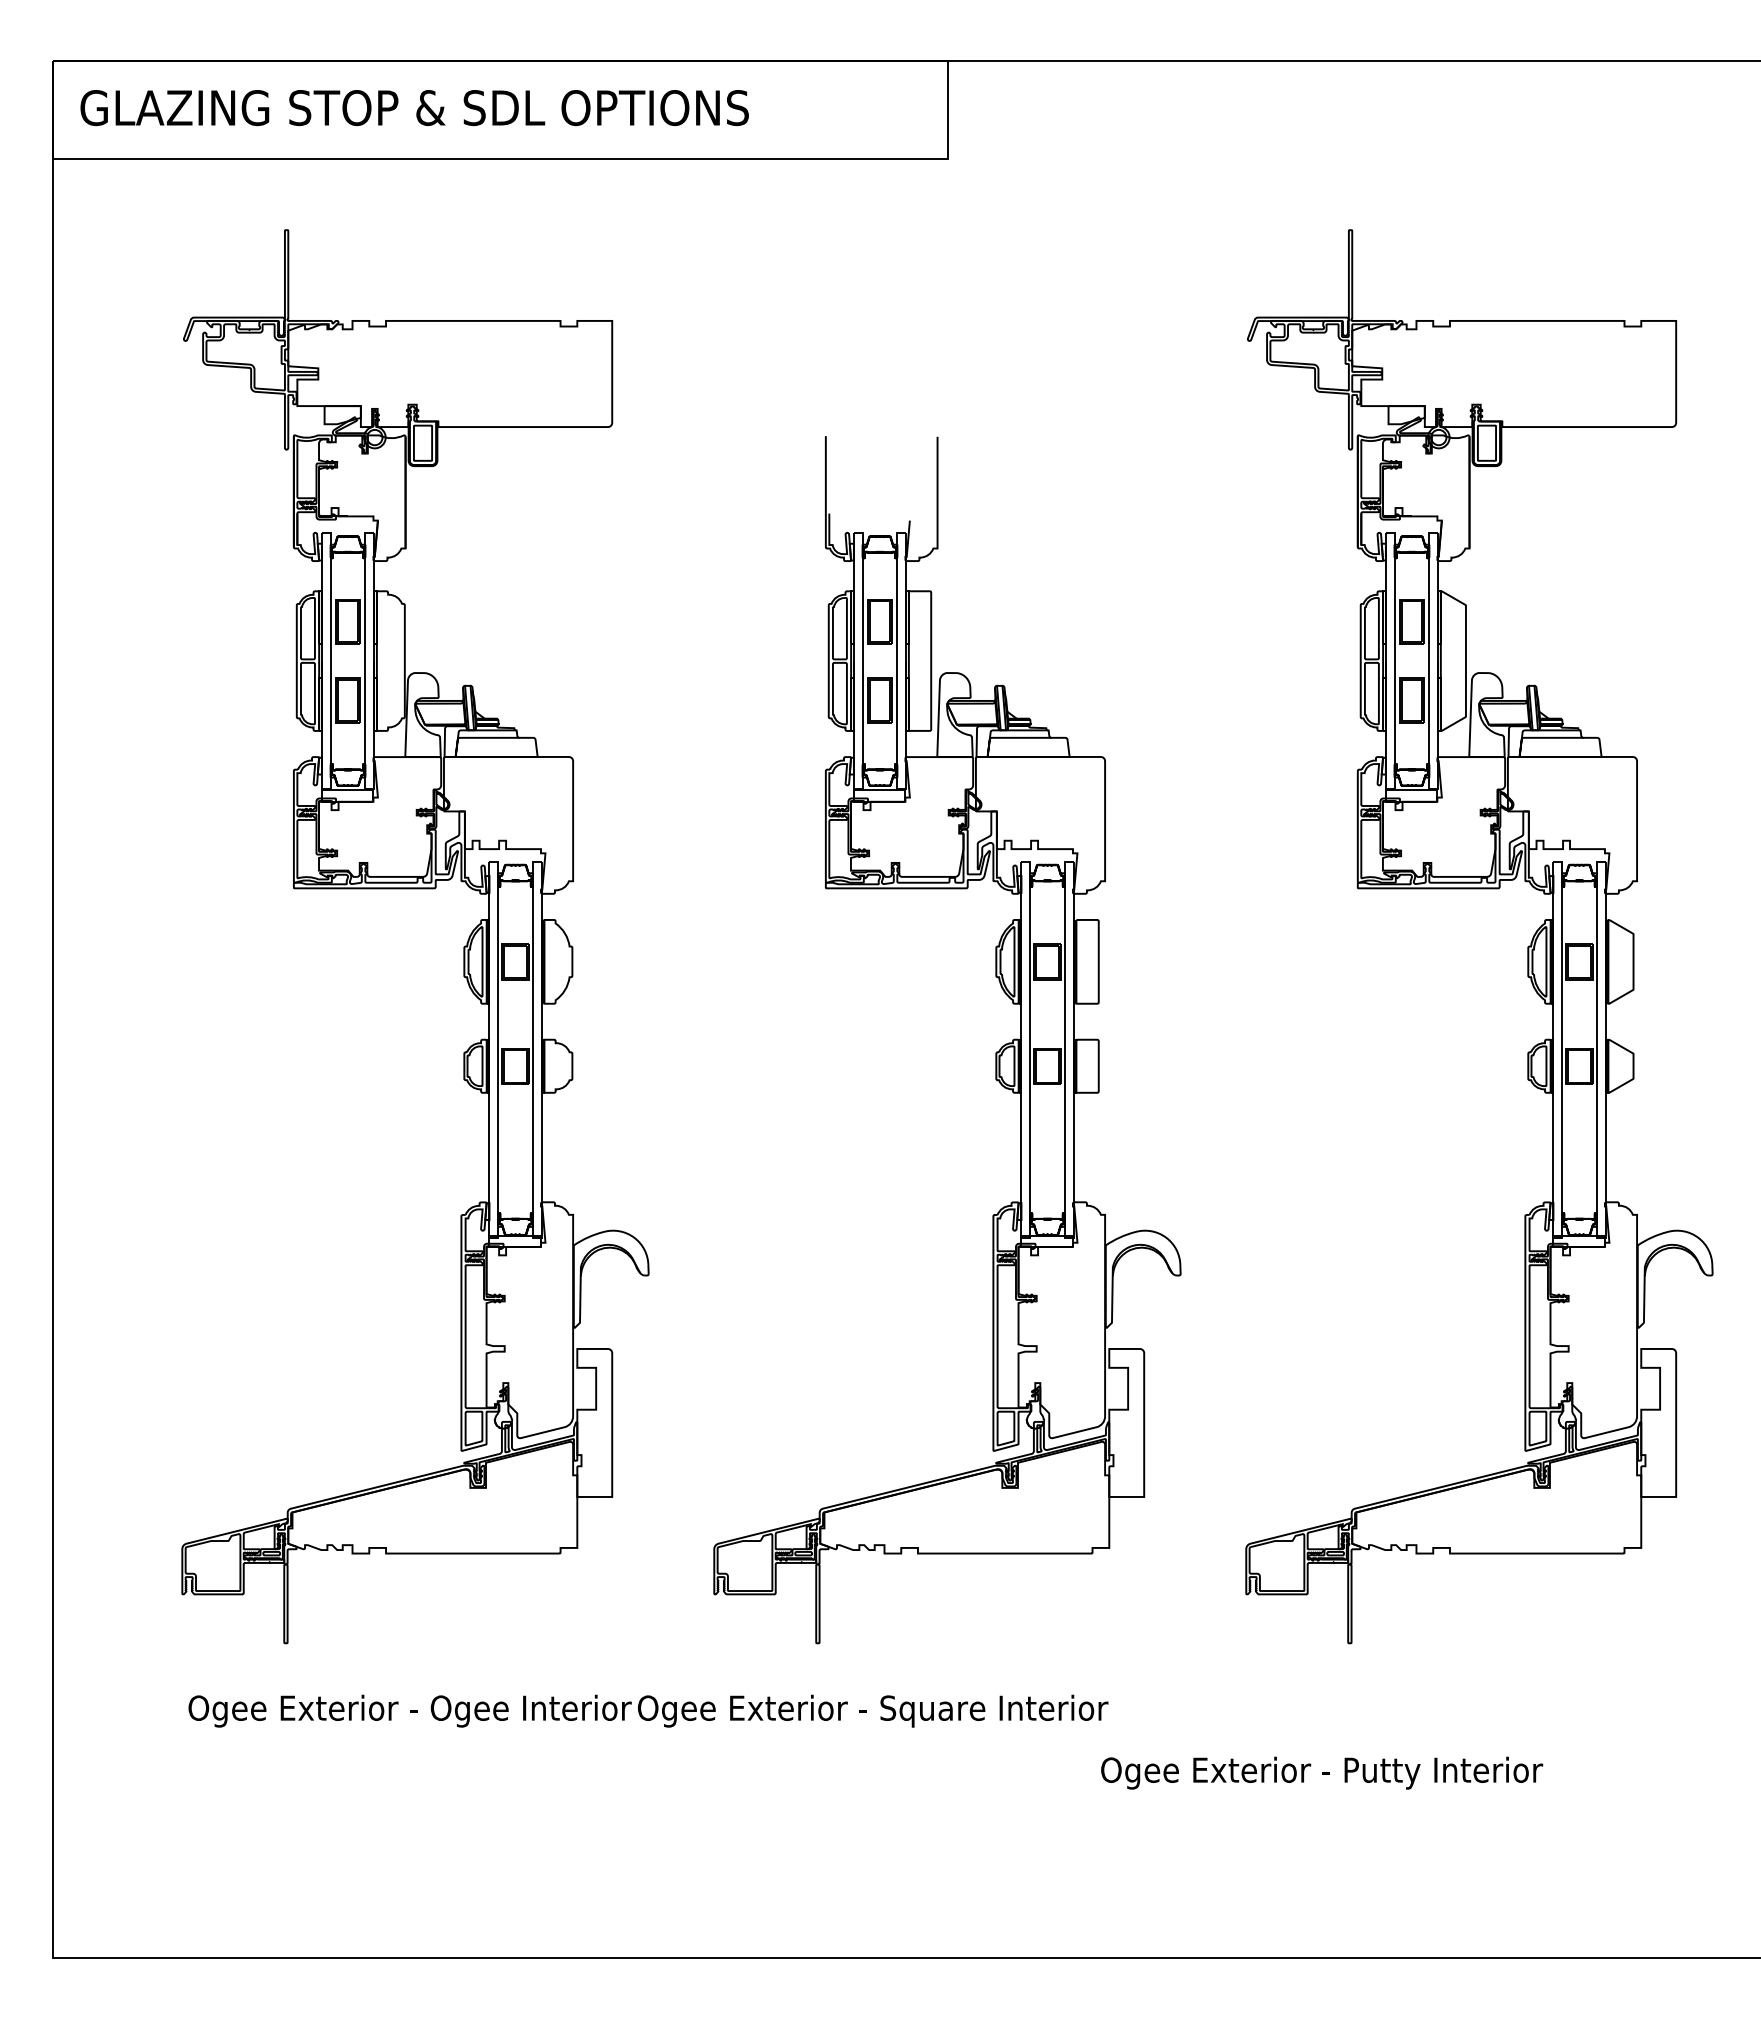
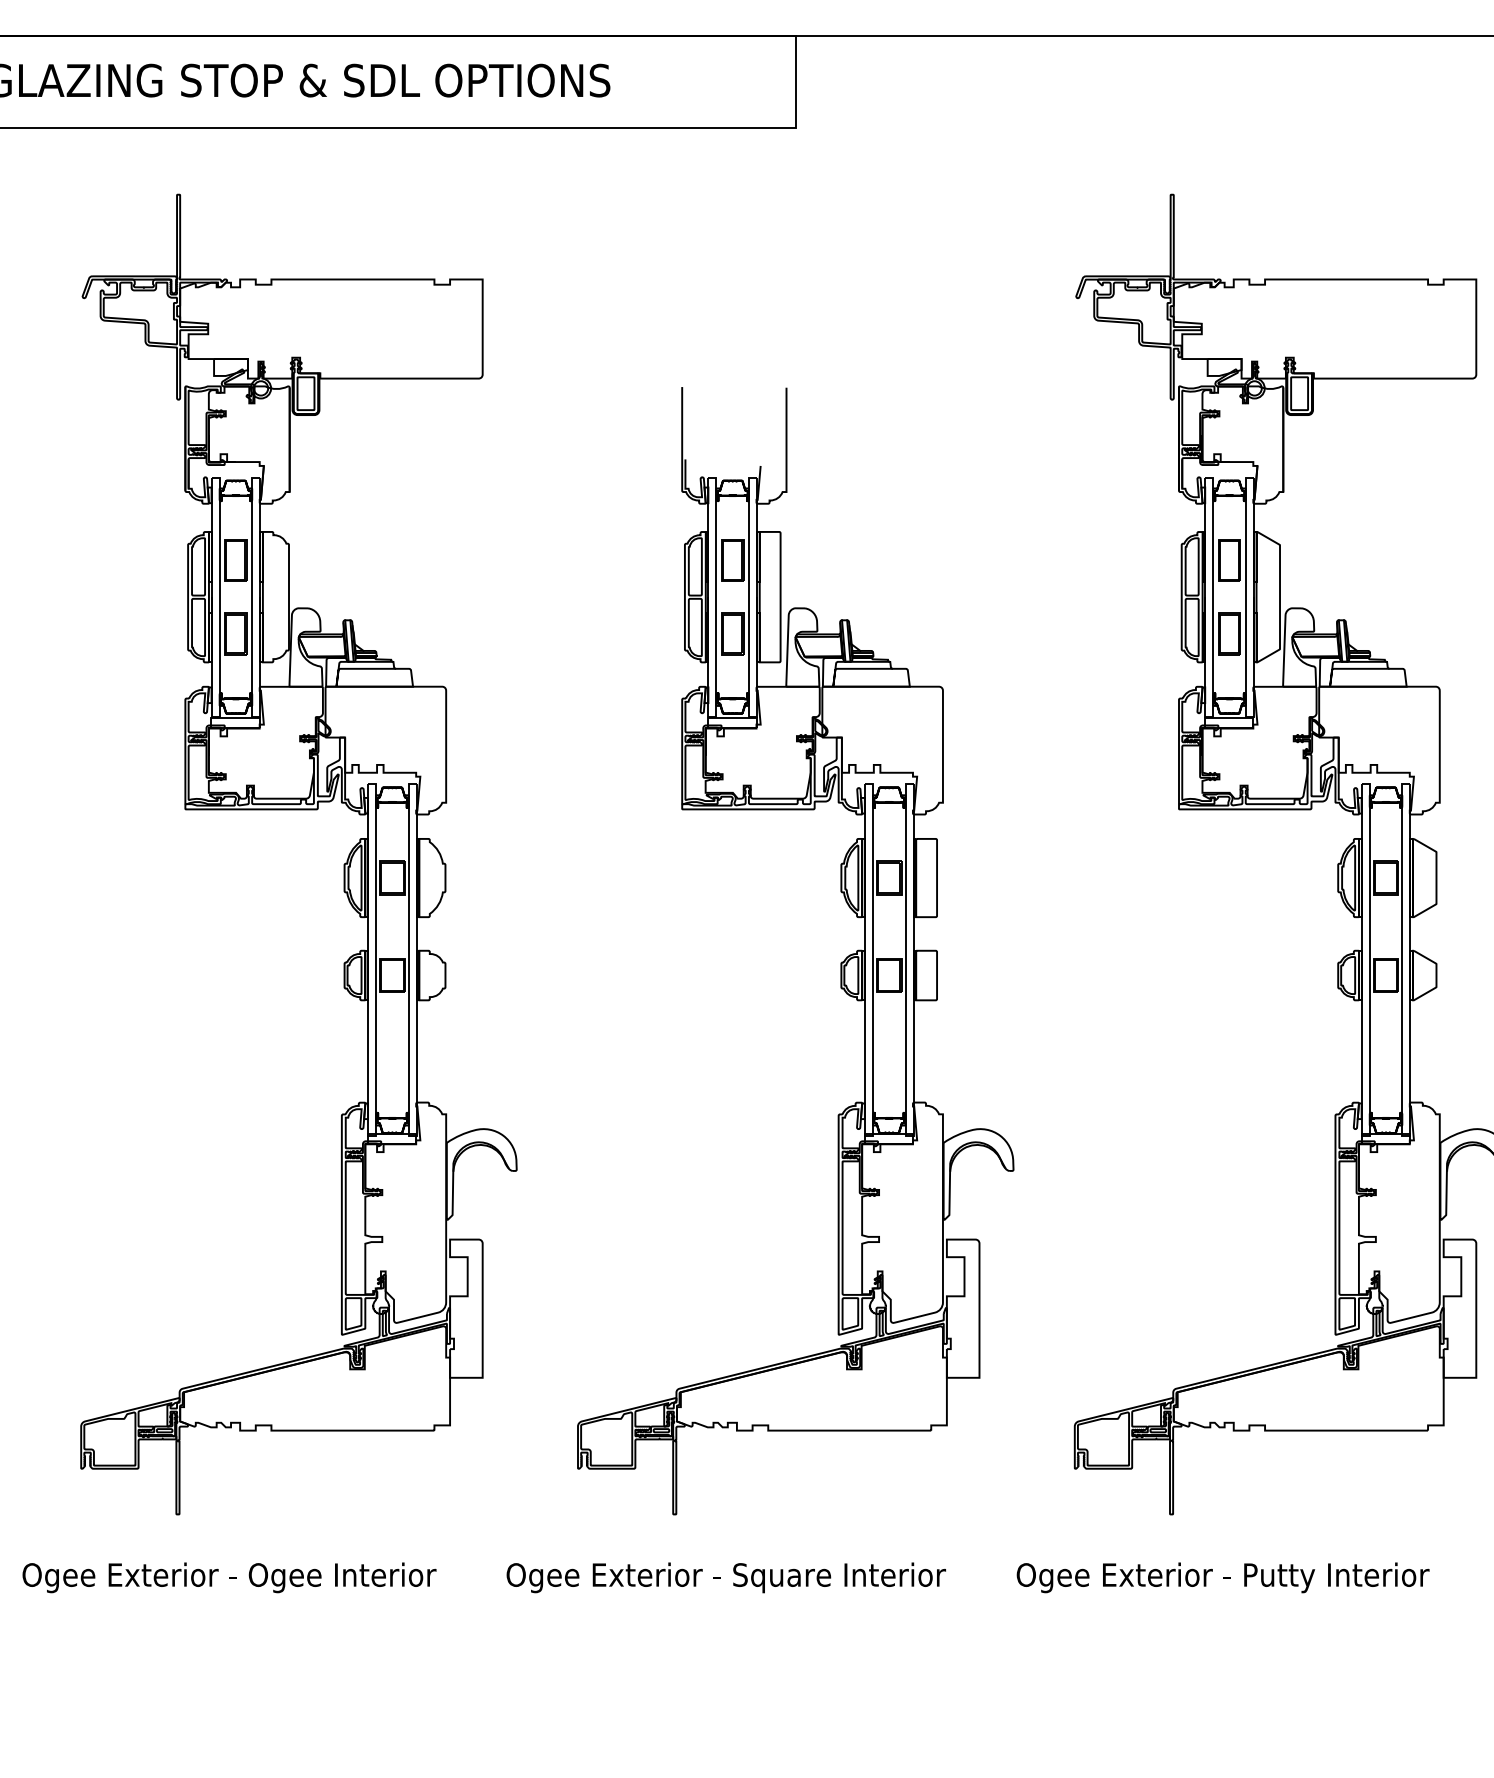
text: (409, 1710) -> (228, 1577), moved
text: (1322, 1772) -> (1223, 1577), moved

